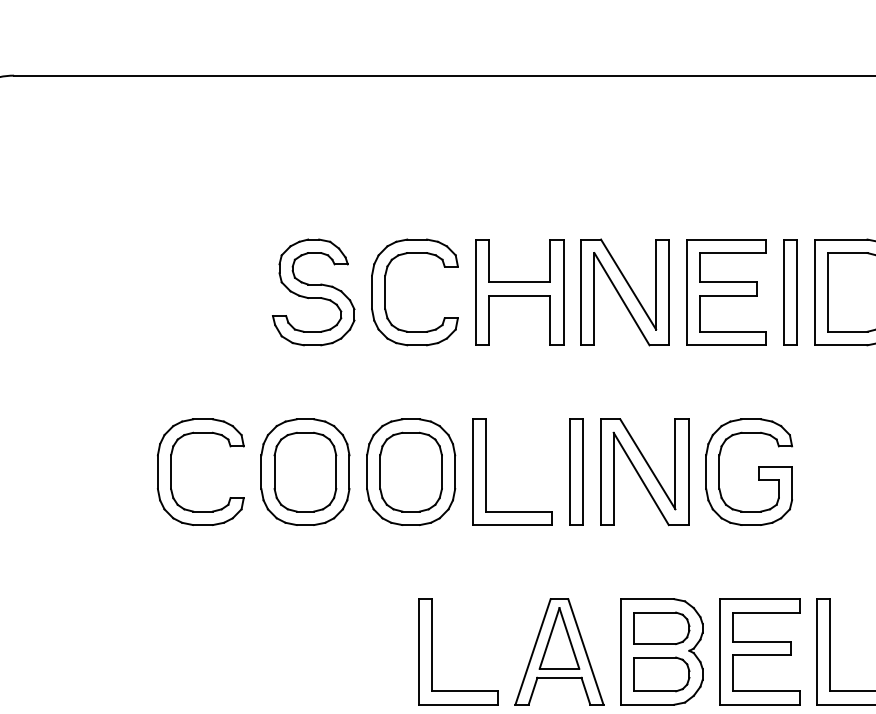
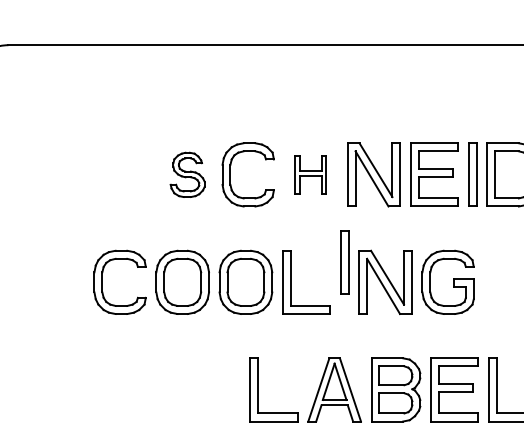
part: (313, 291) -> (187, 174), size x0.7
part: (519, 291) -> (310, 174), size x0.6
part: (575, 472) -> (344, 262), moved

